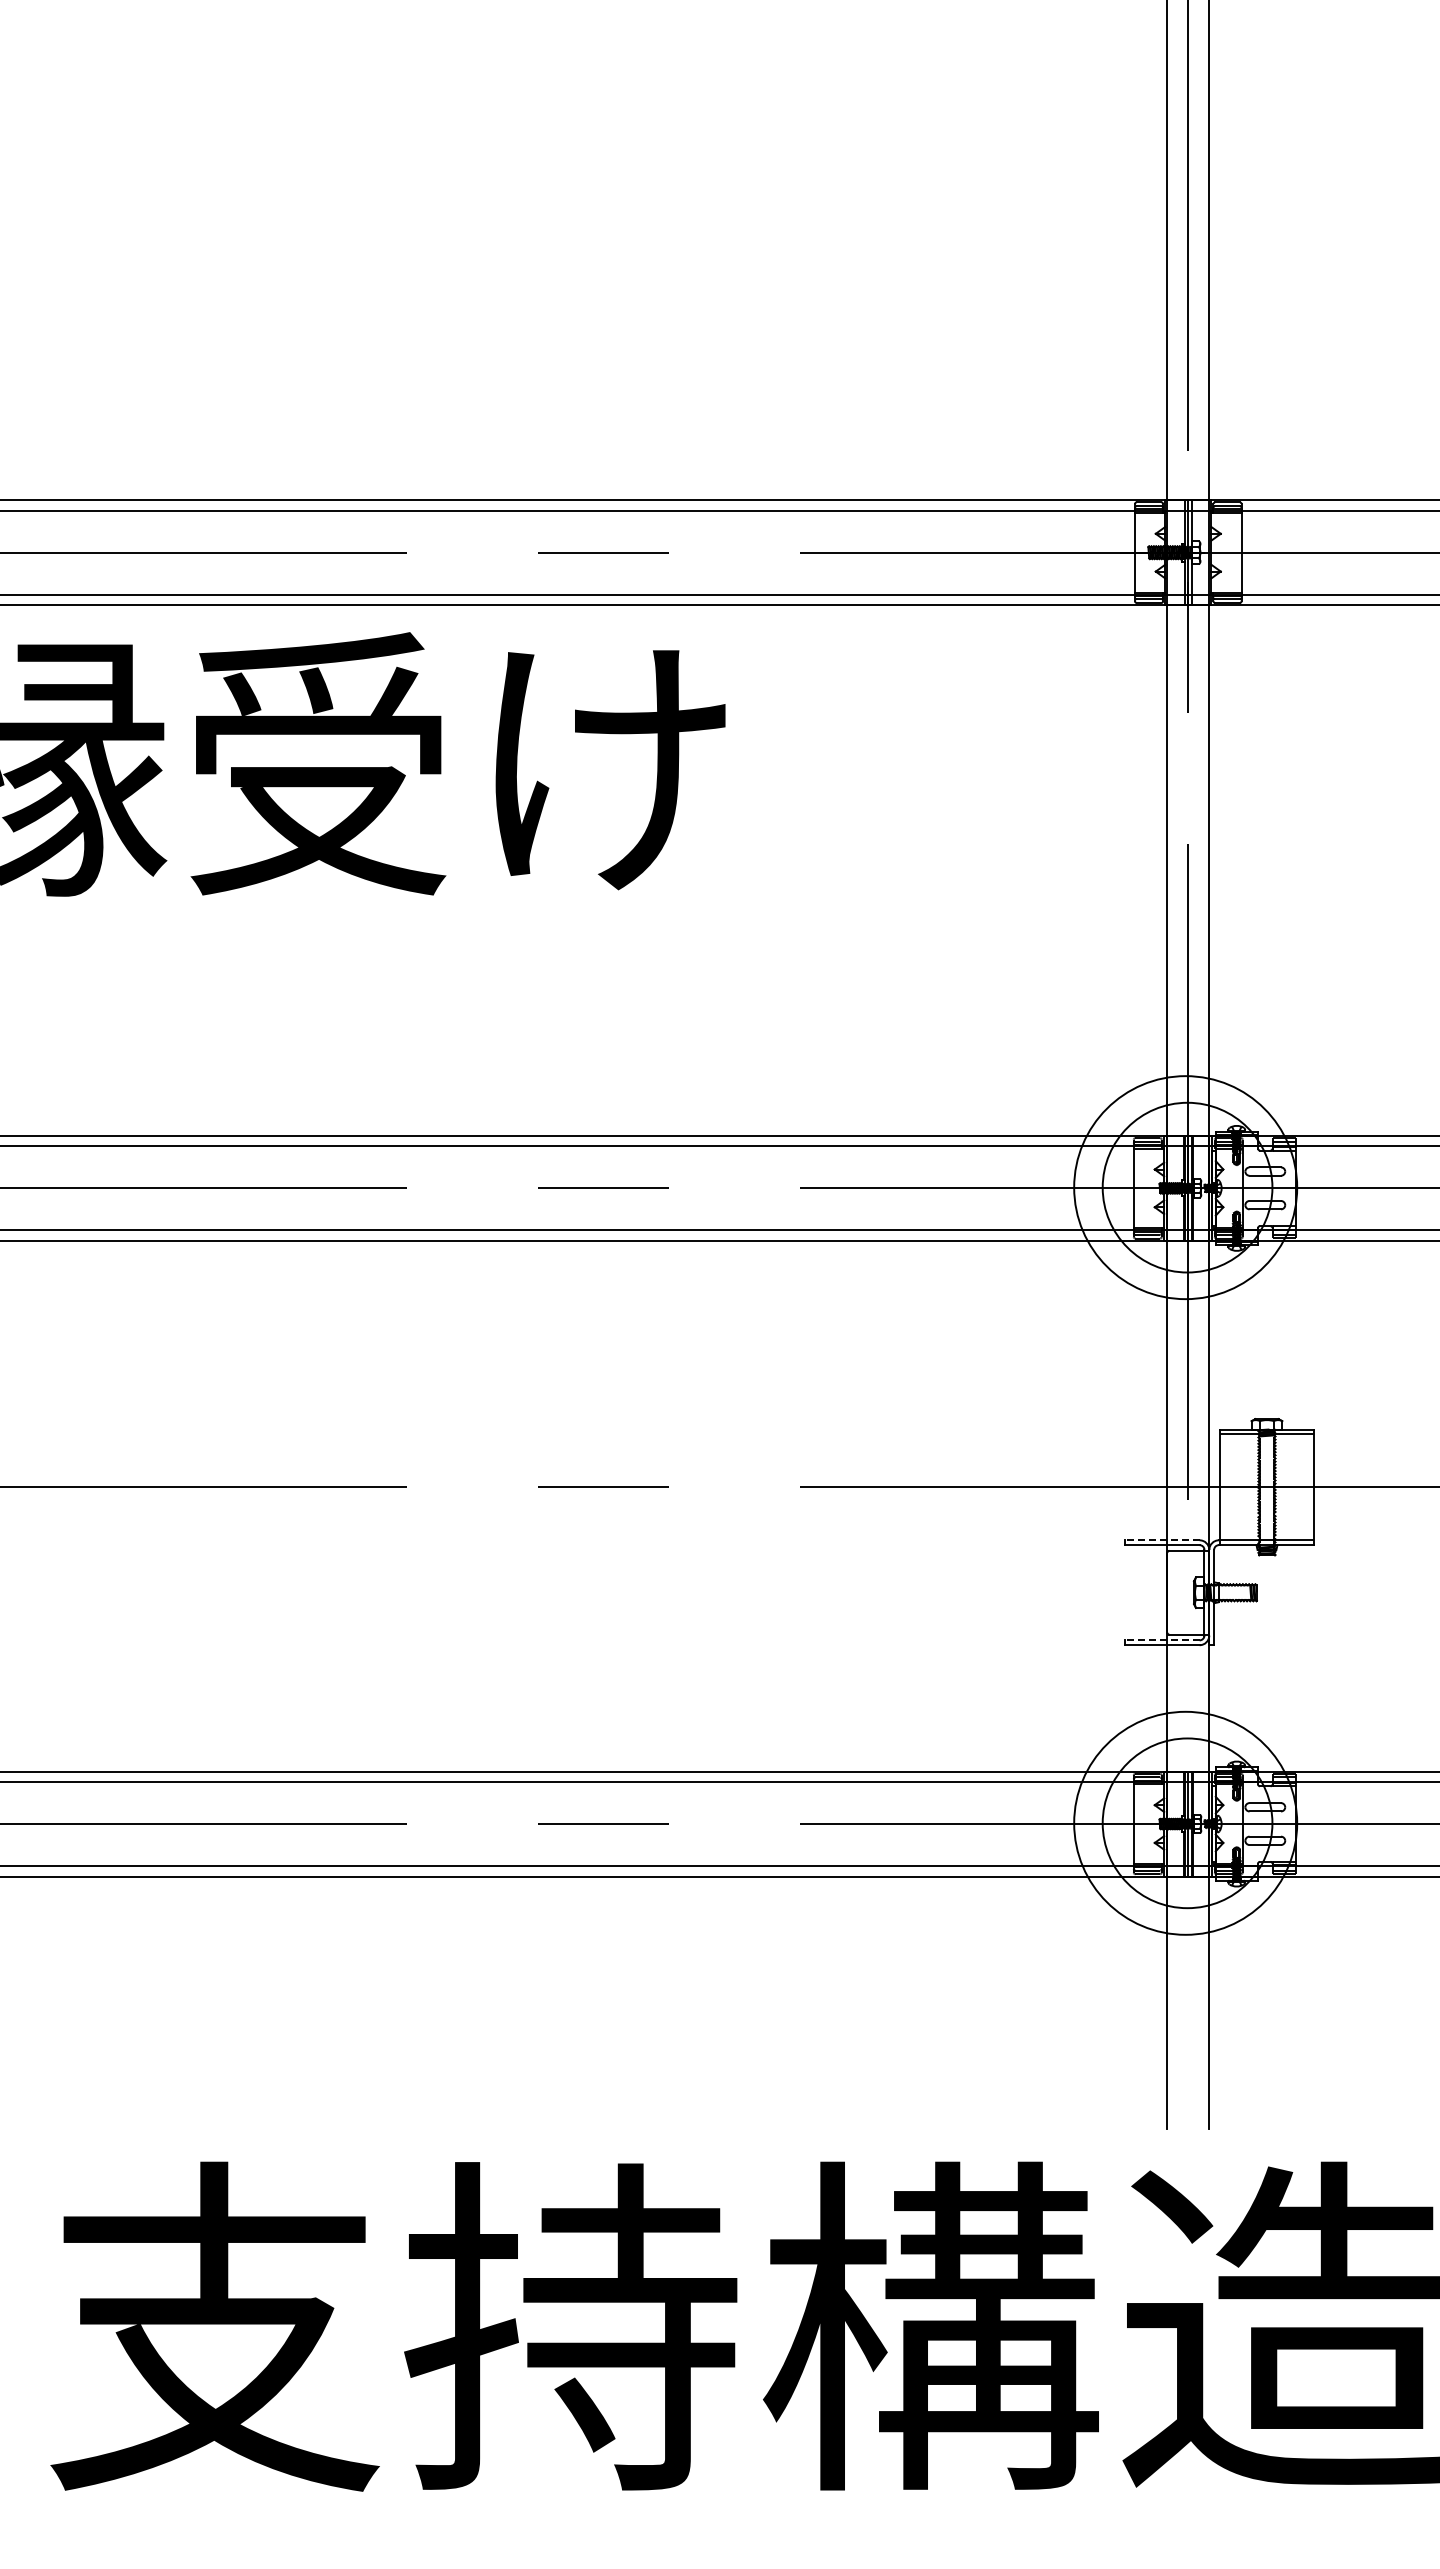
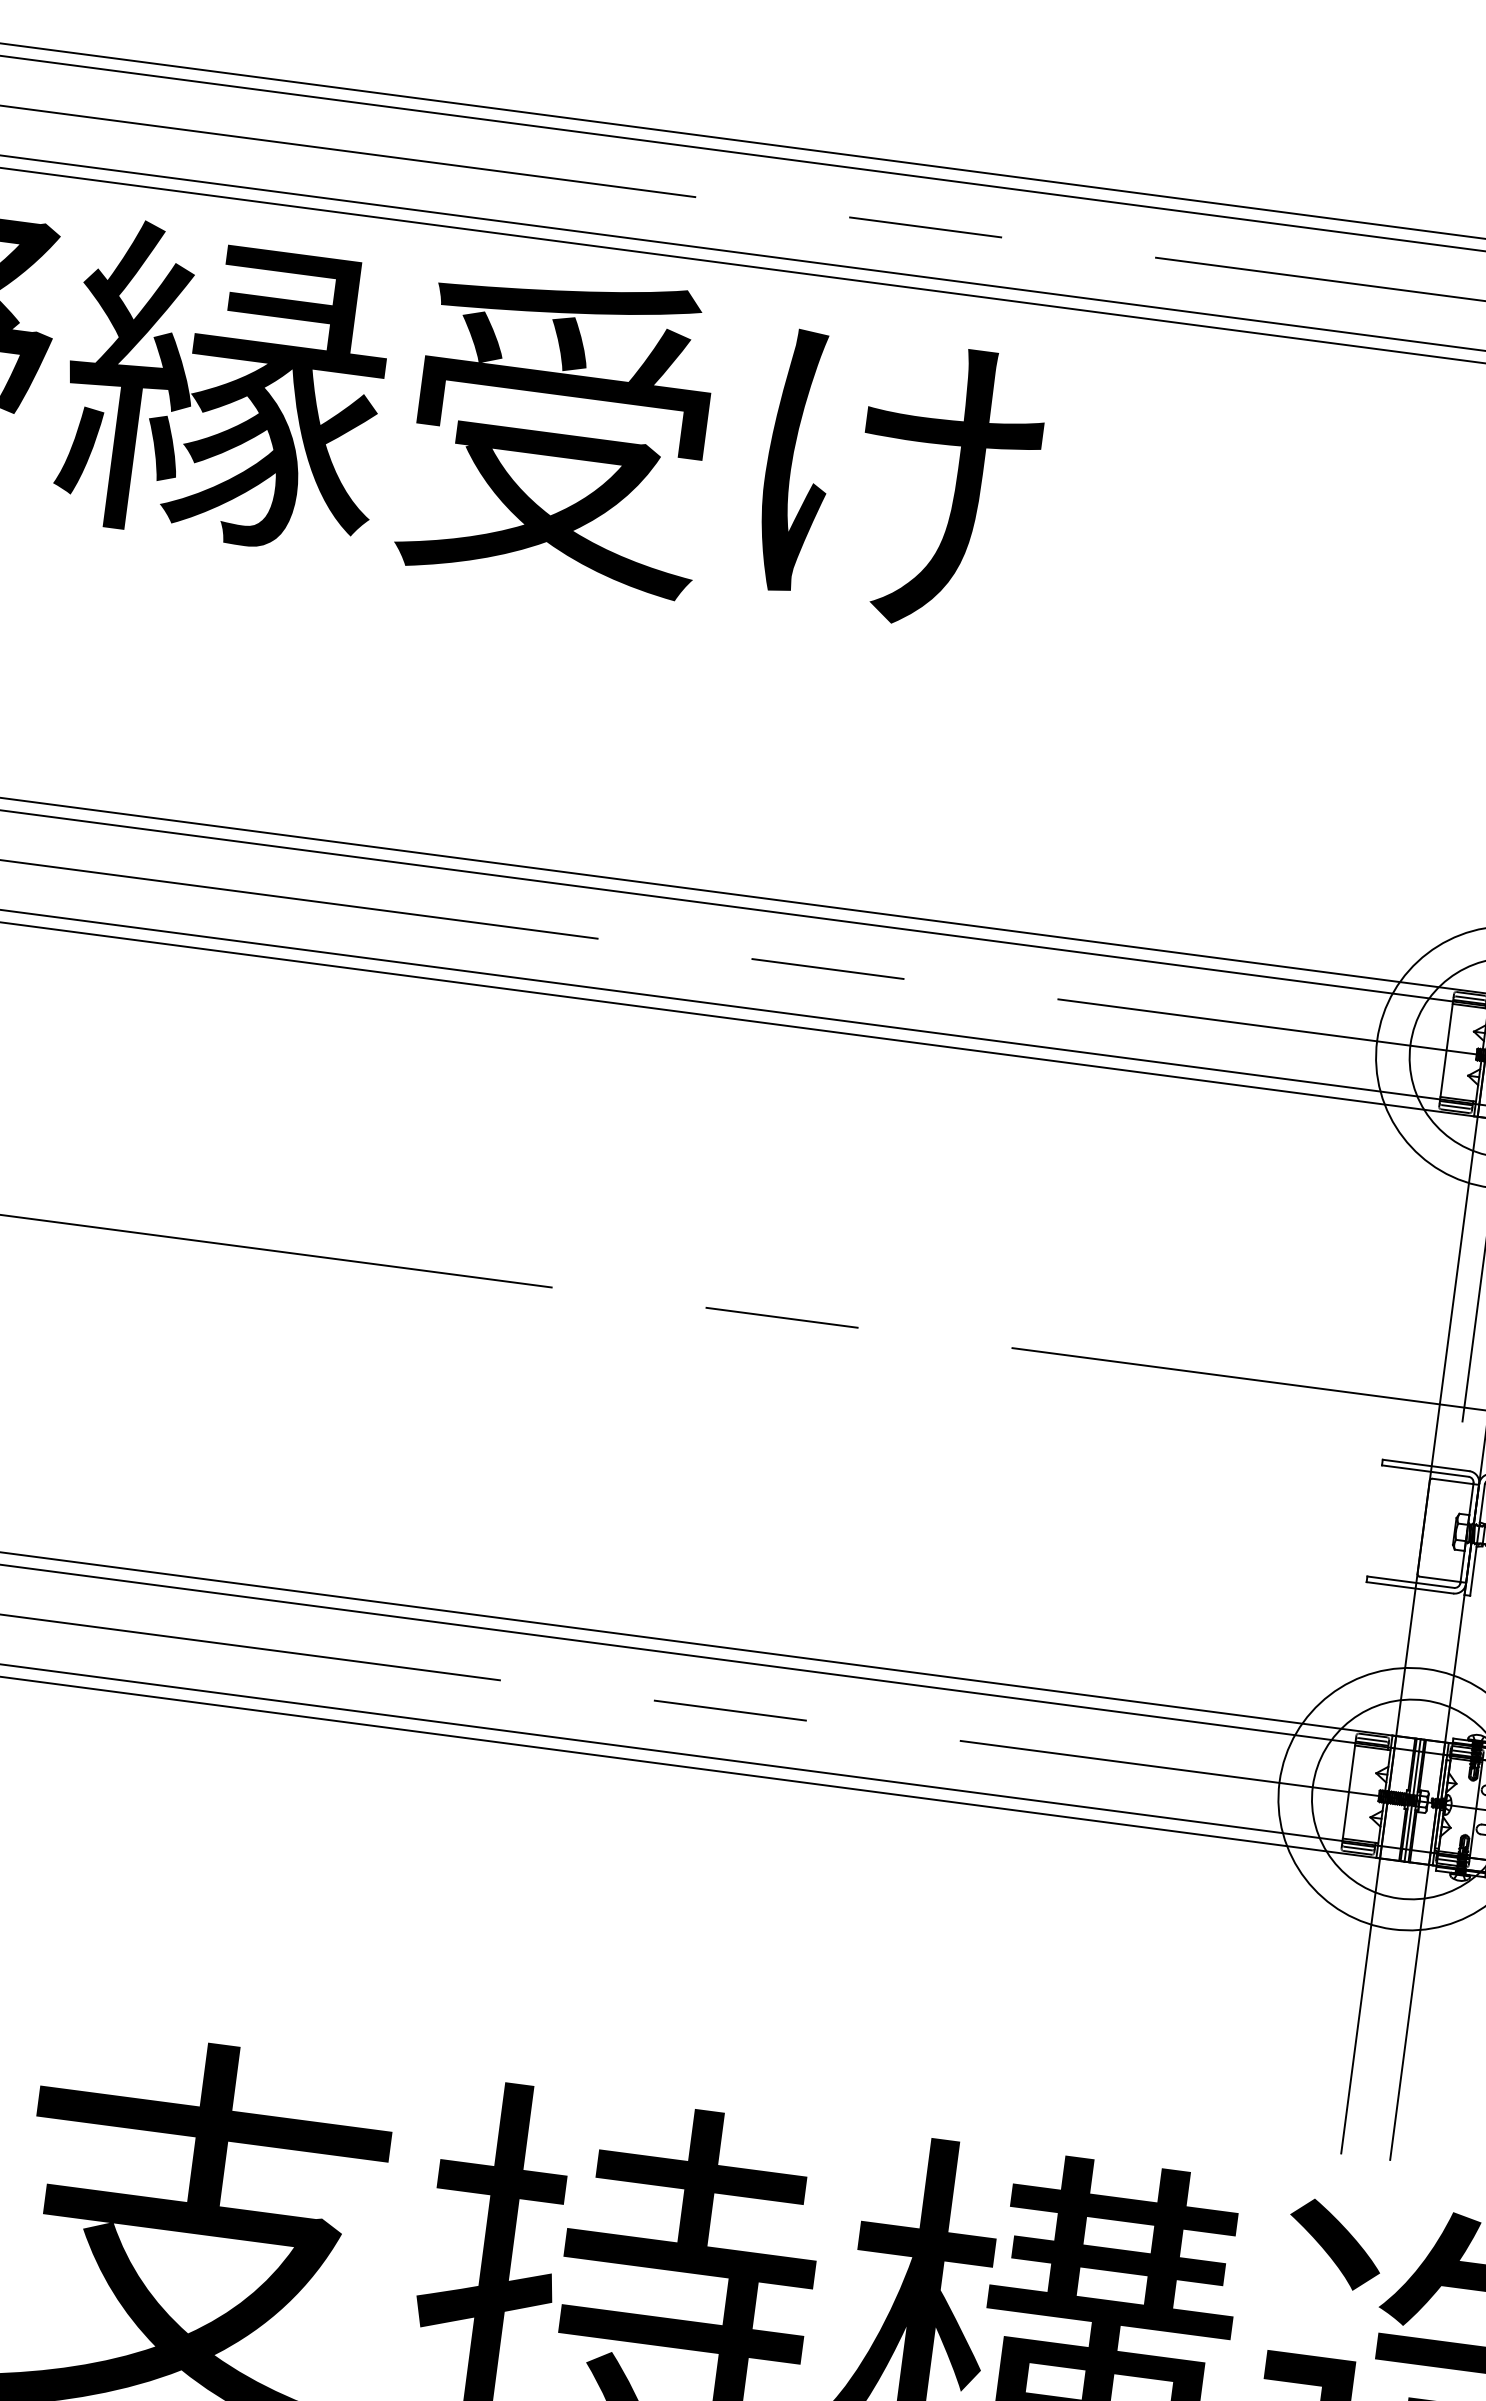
line: (1162, 1540) -> (1426, 1465), dashed -> solid
line: (1162, 1640) -> (1410, 1582), dashed -> solid

